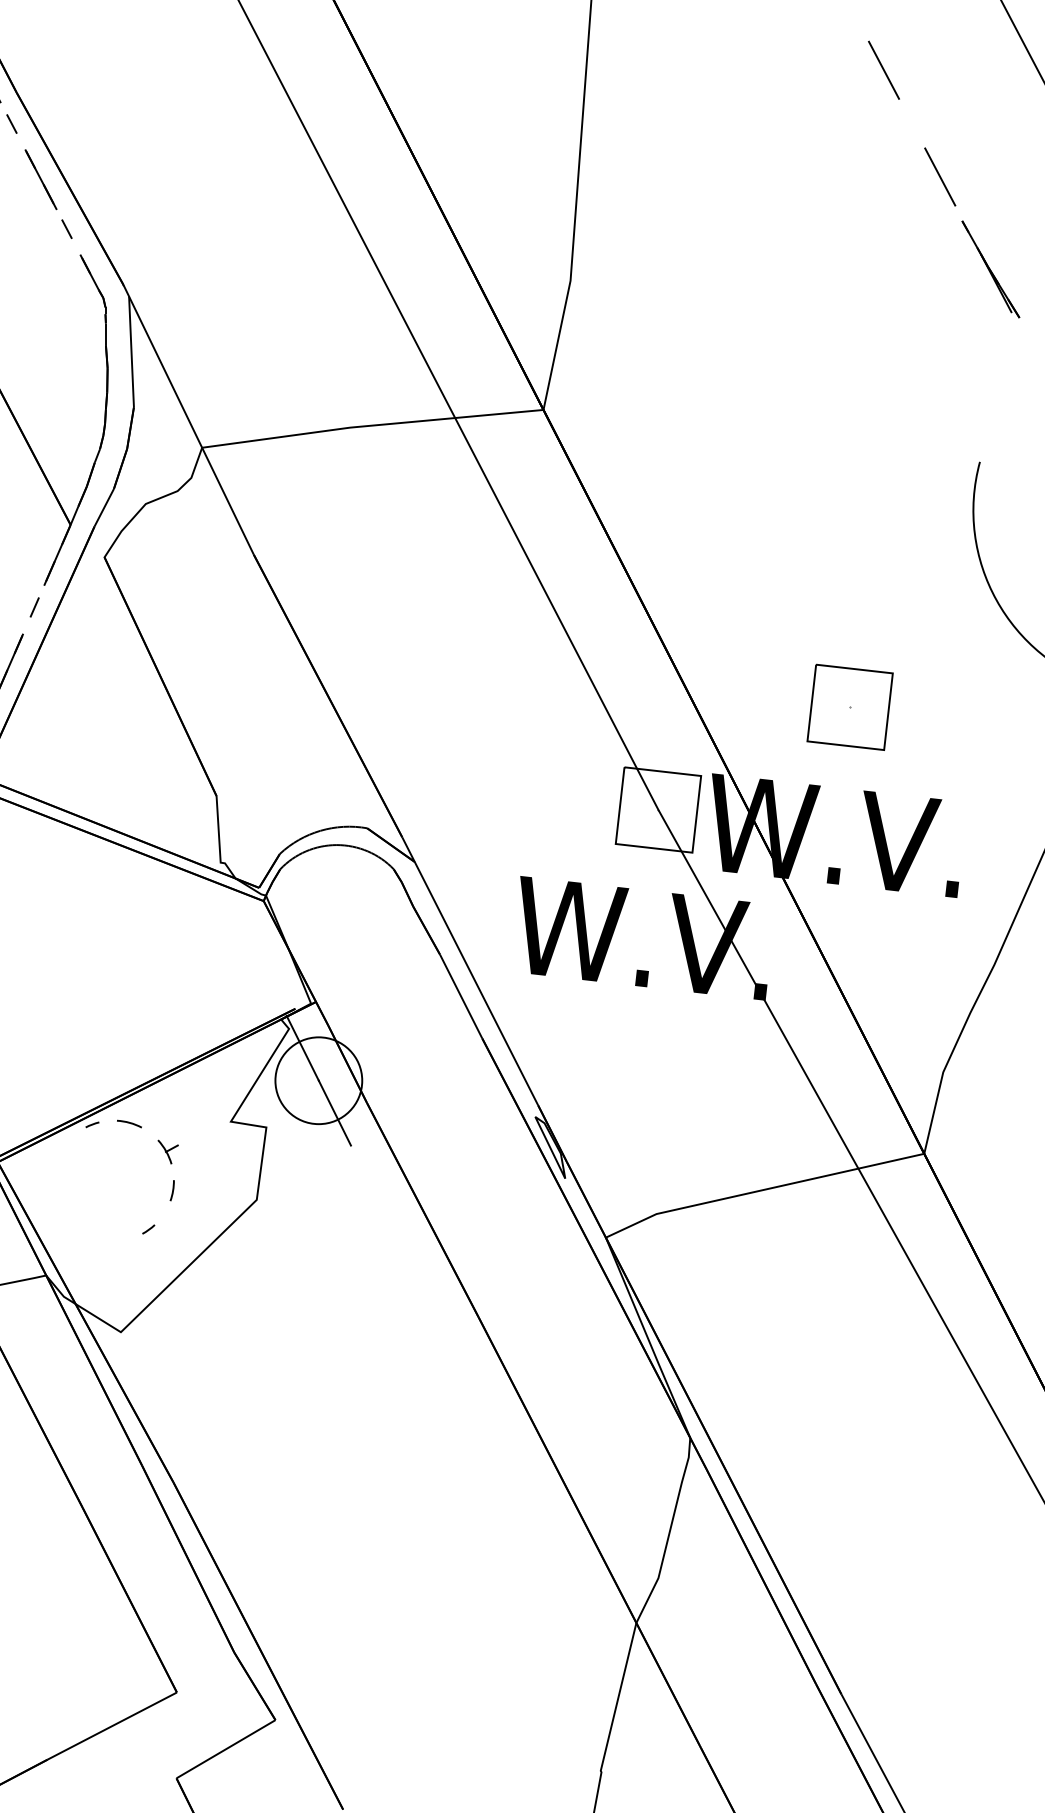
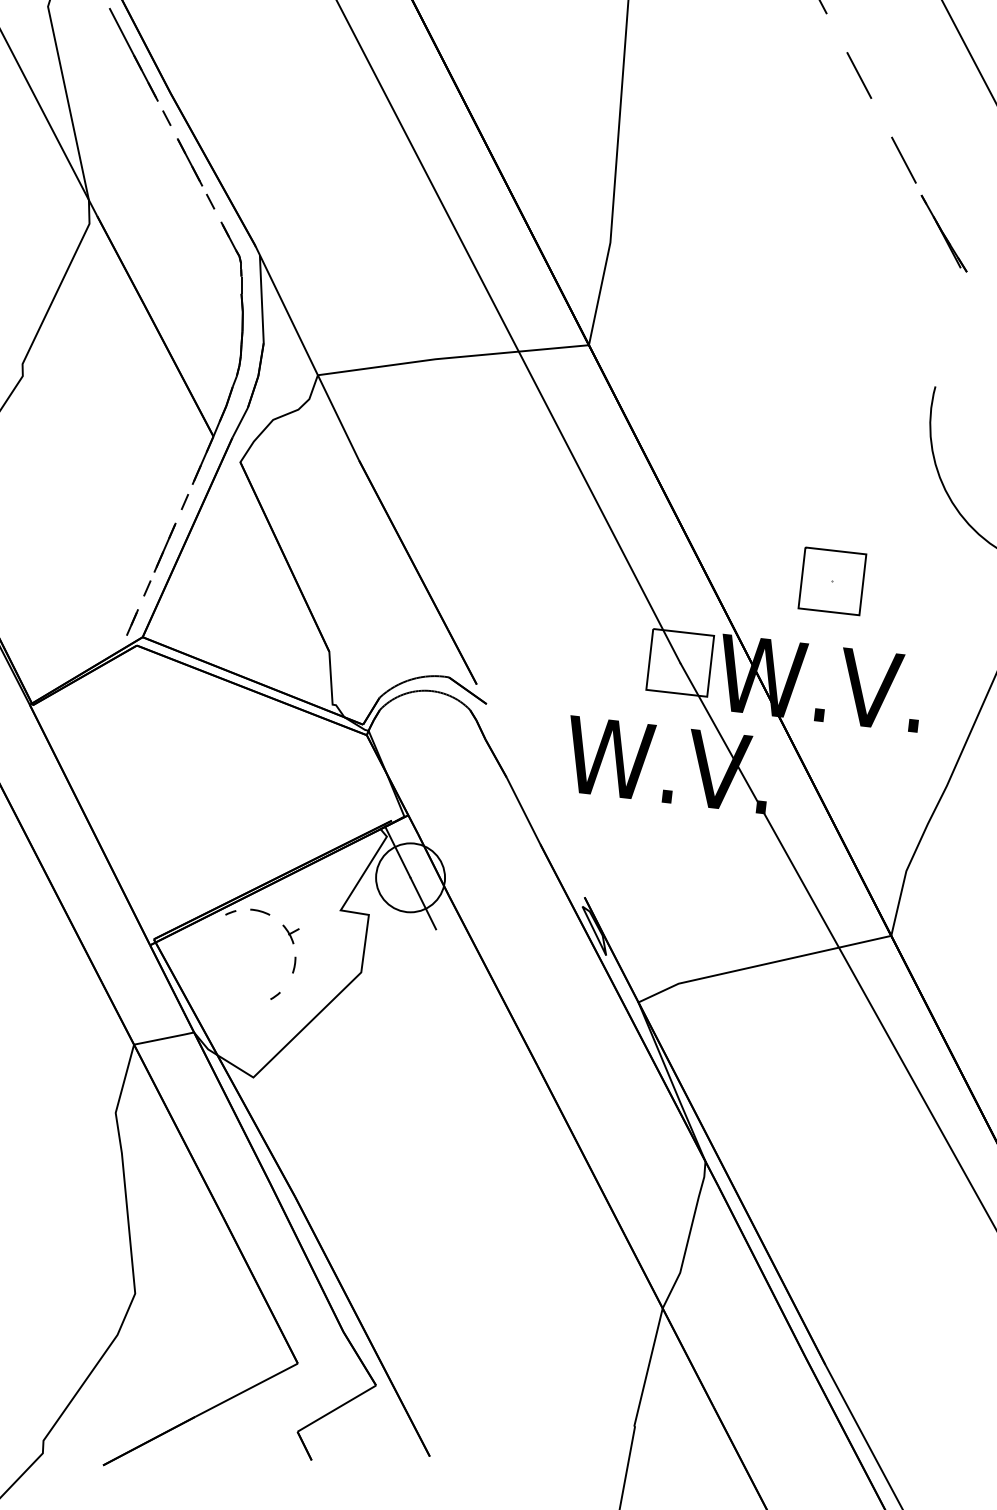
line: (469, 970) -> (530, 790), removed

